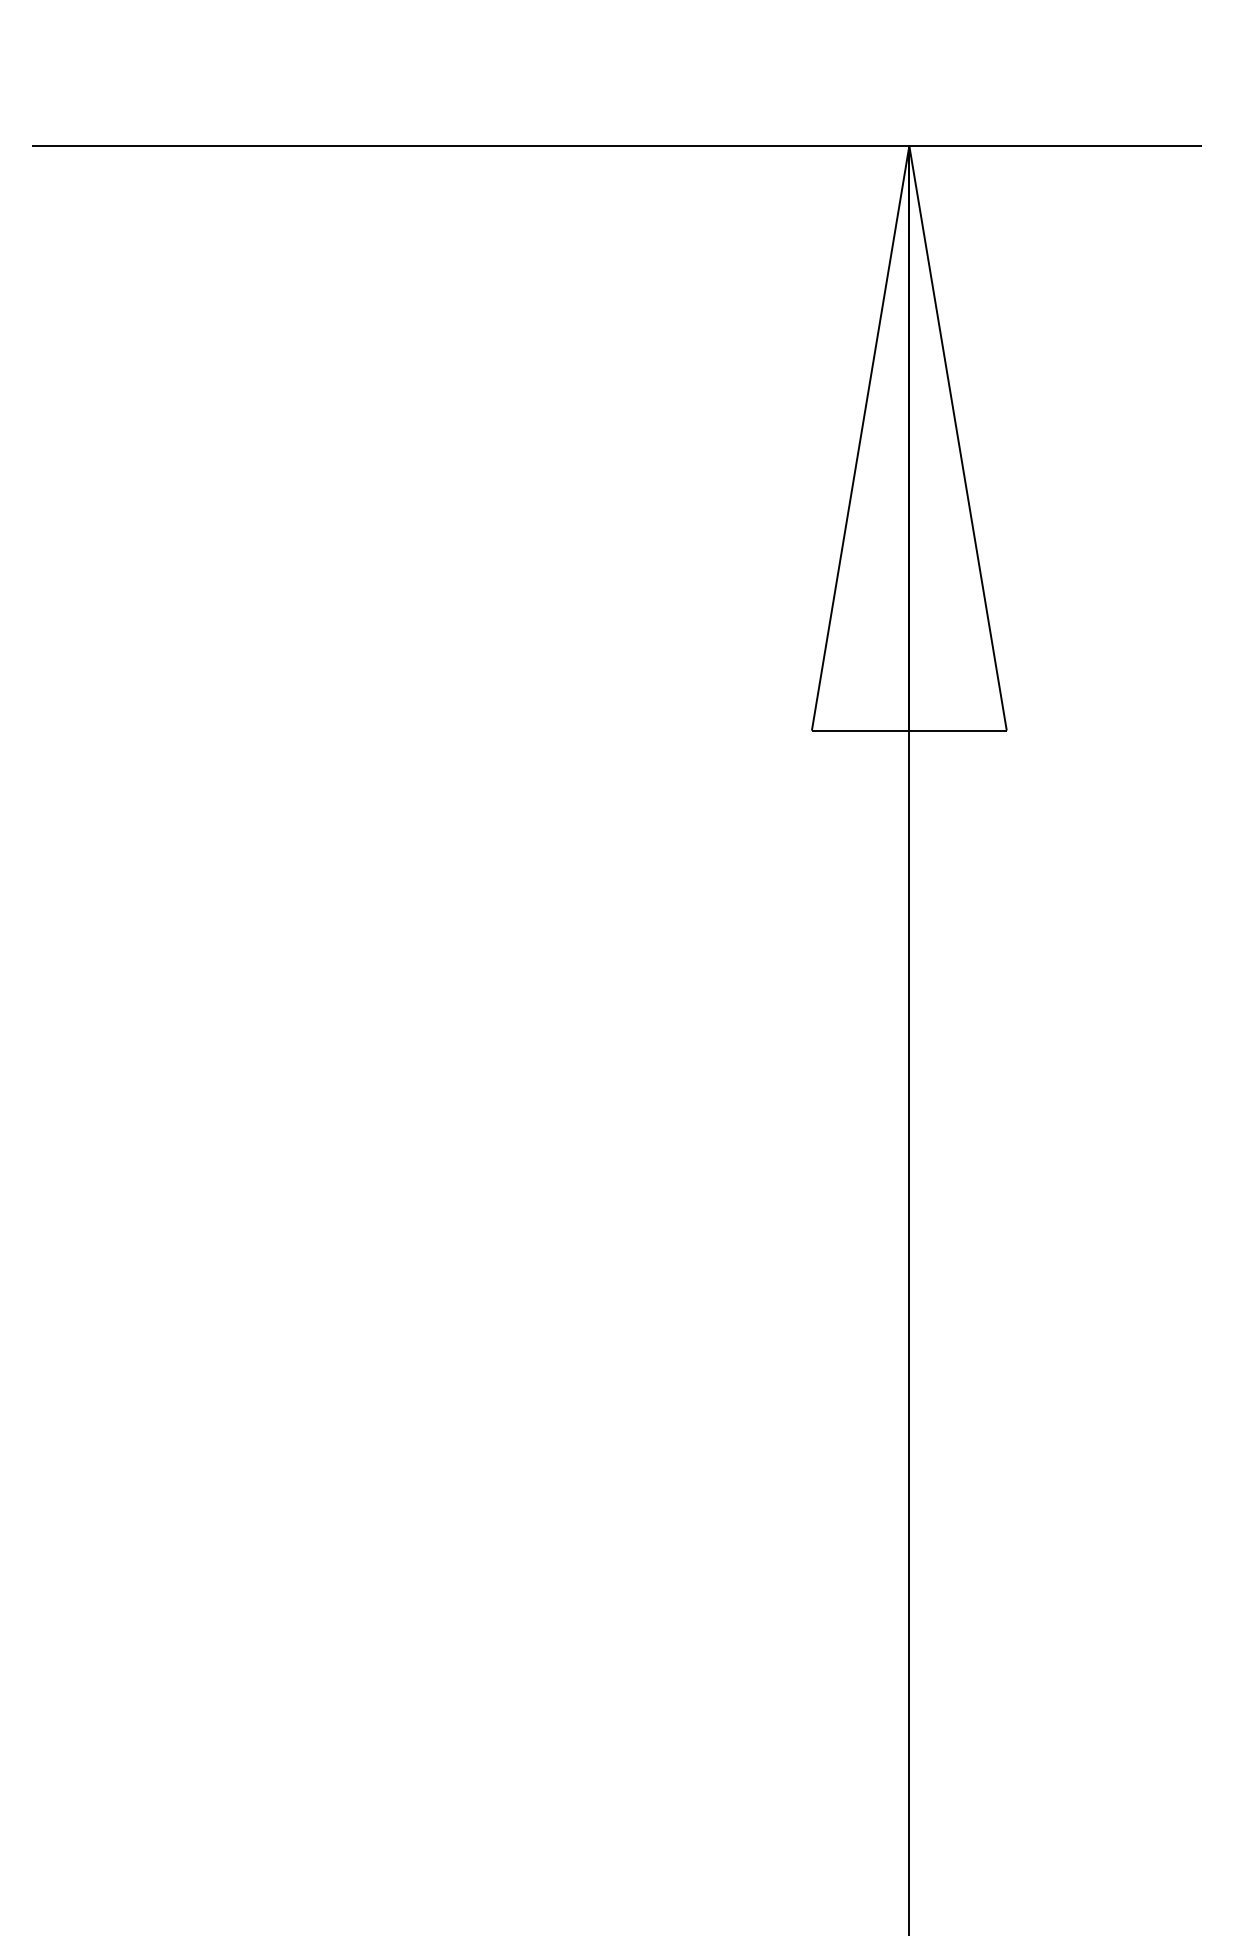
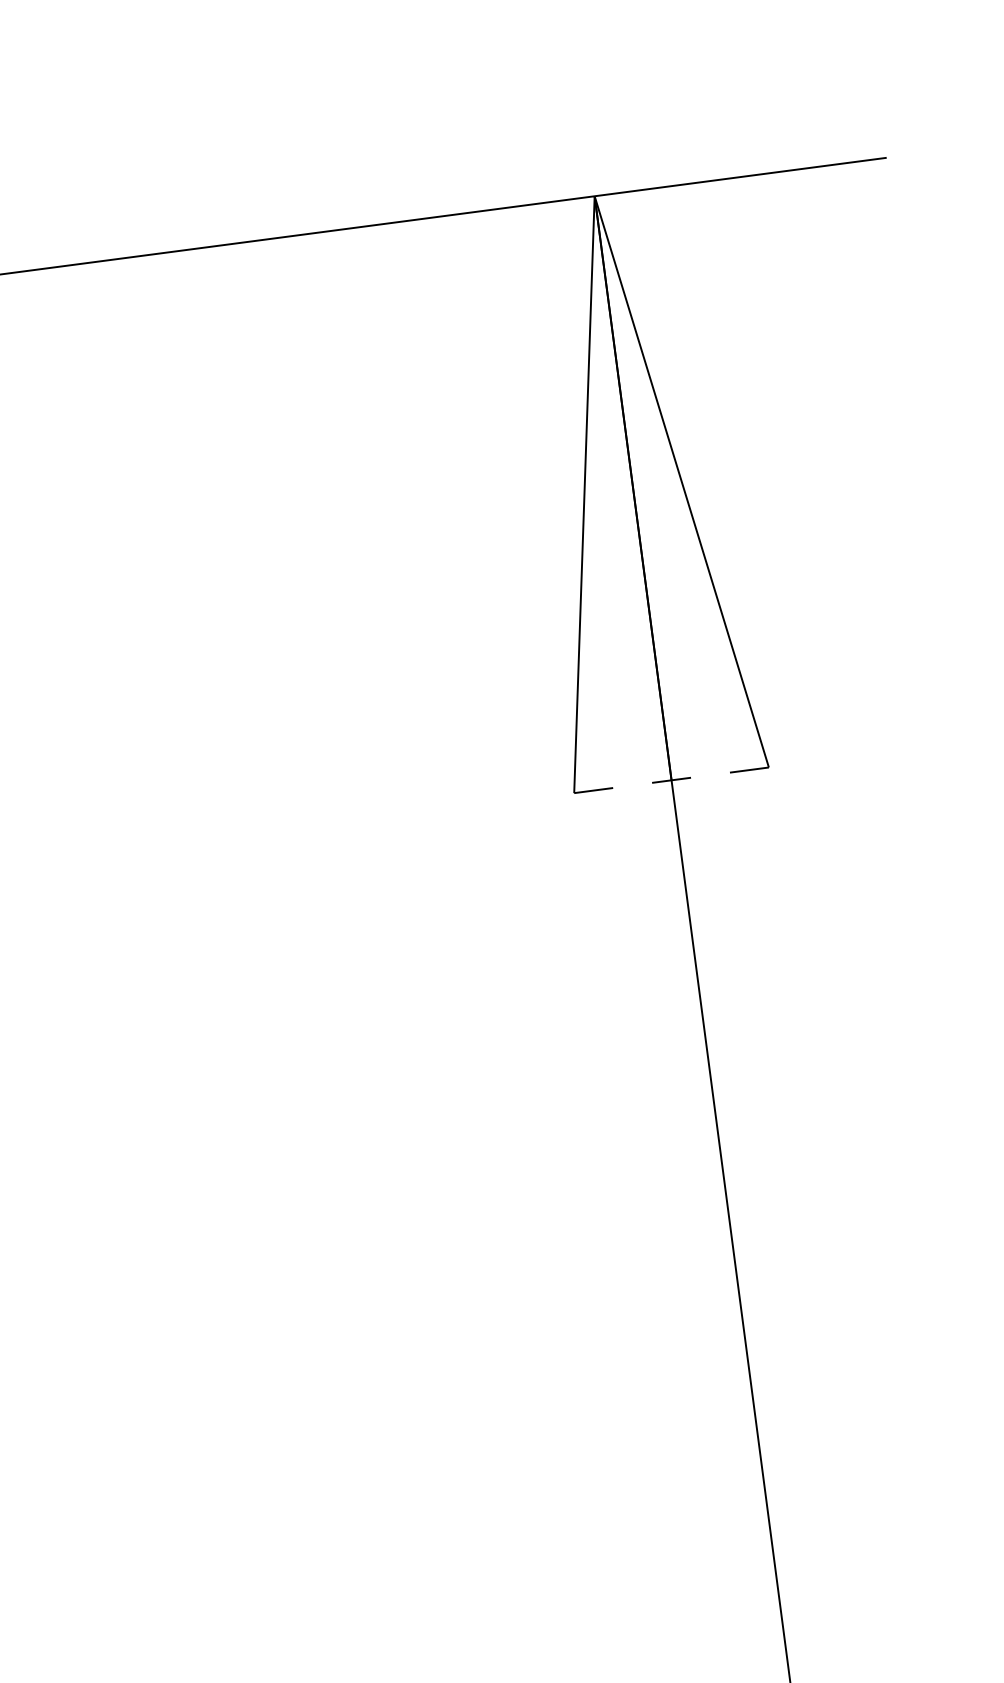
line: (909, 730) -> (671, 780), solid -> dashed

